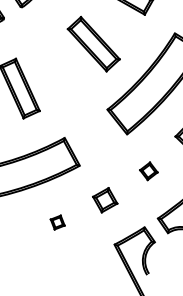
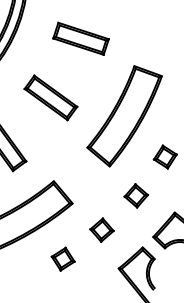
part: (93, 43) -> (50, 97), moved
part: (148, 170) -> (135, 195), size x1.43
part: (57, 221) -> (62, 258), size x1.67

